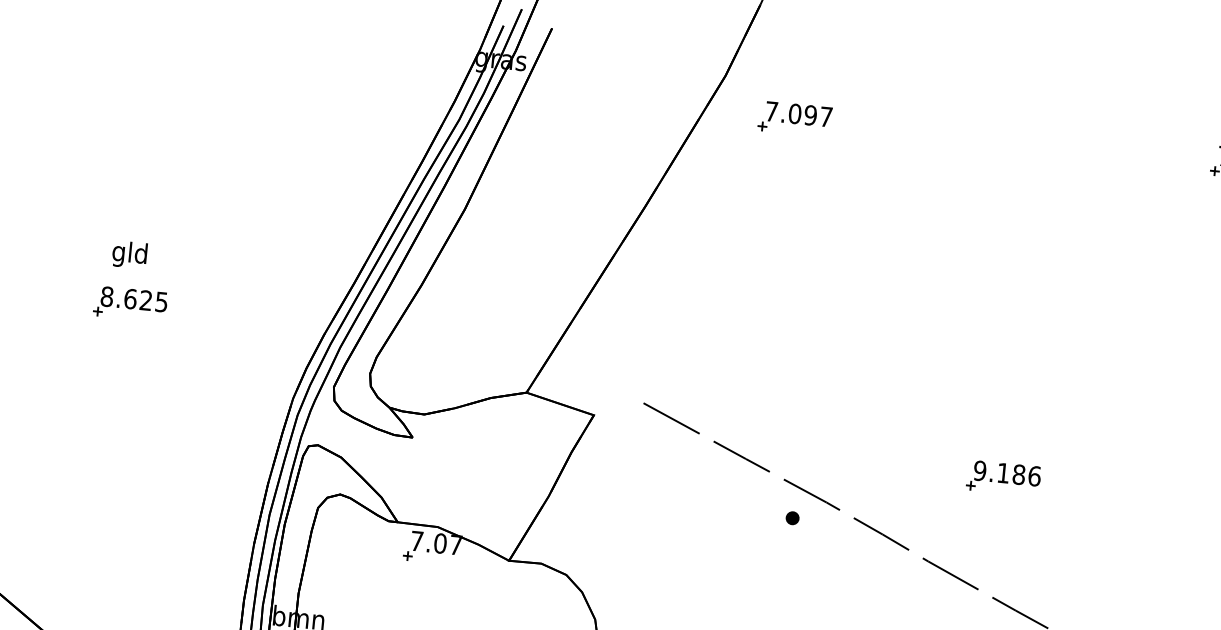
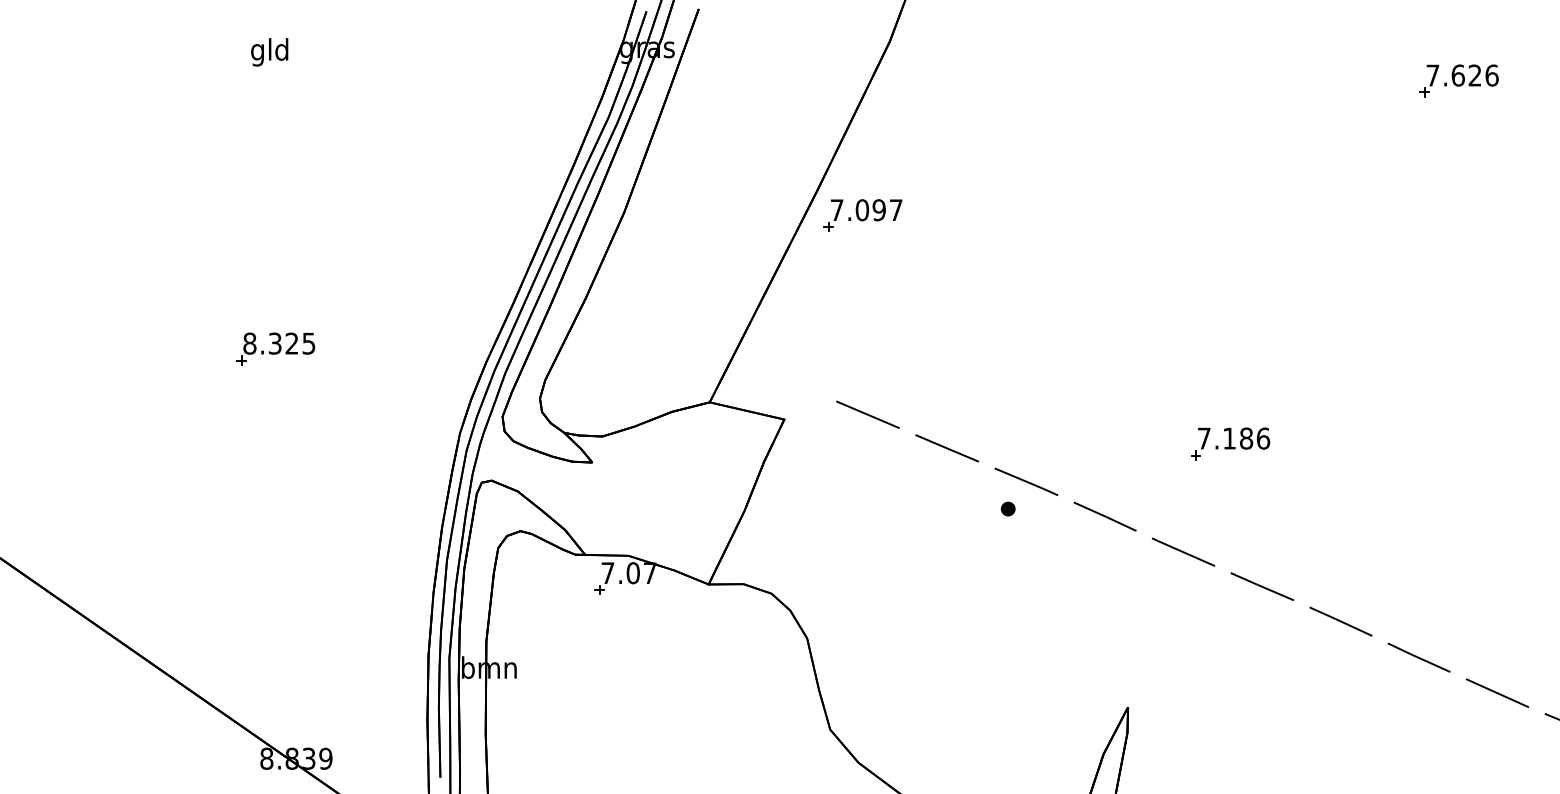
part: (794, 118) -> (862, 215), moved
text: (129, 255) -> (269, 52), moved
text: (129, 298) -> (274, 343), 8.625 -> 8.325
text: (979, 470) -> (1203, 438), 9.186 -> 7.186

